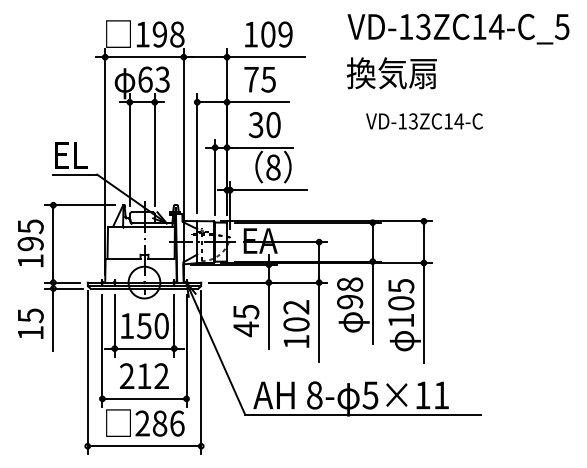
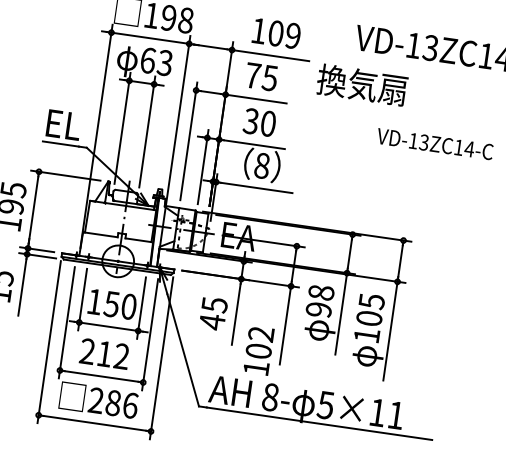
text: (391, 73) -> (361, 85), moved
text: (424, 121) -> (435, 144), moved
text: (296, 323) -> (258, 350), moved

